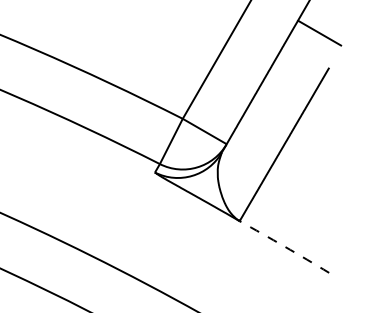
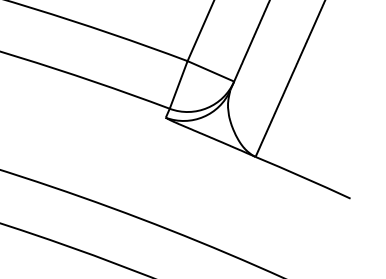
arc: (284, 246) -> (303, 177), dashed -> solid

